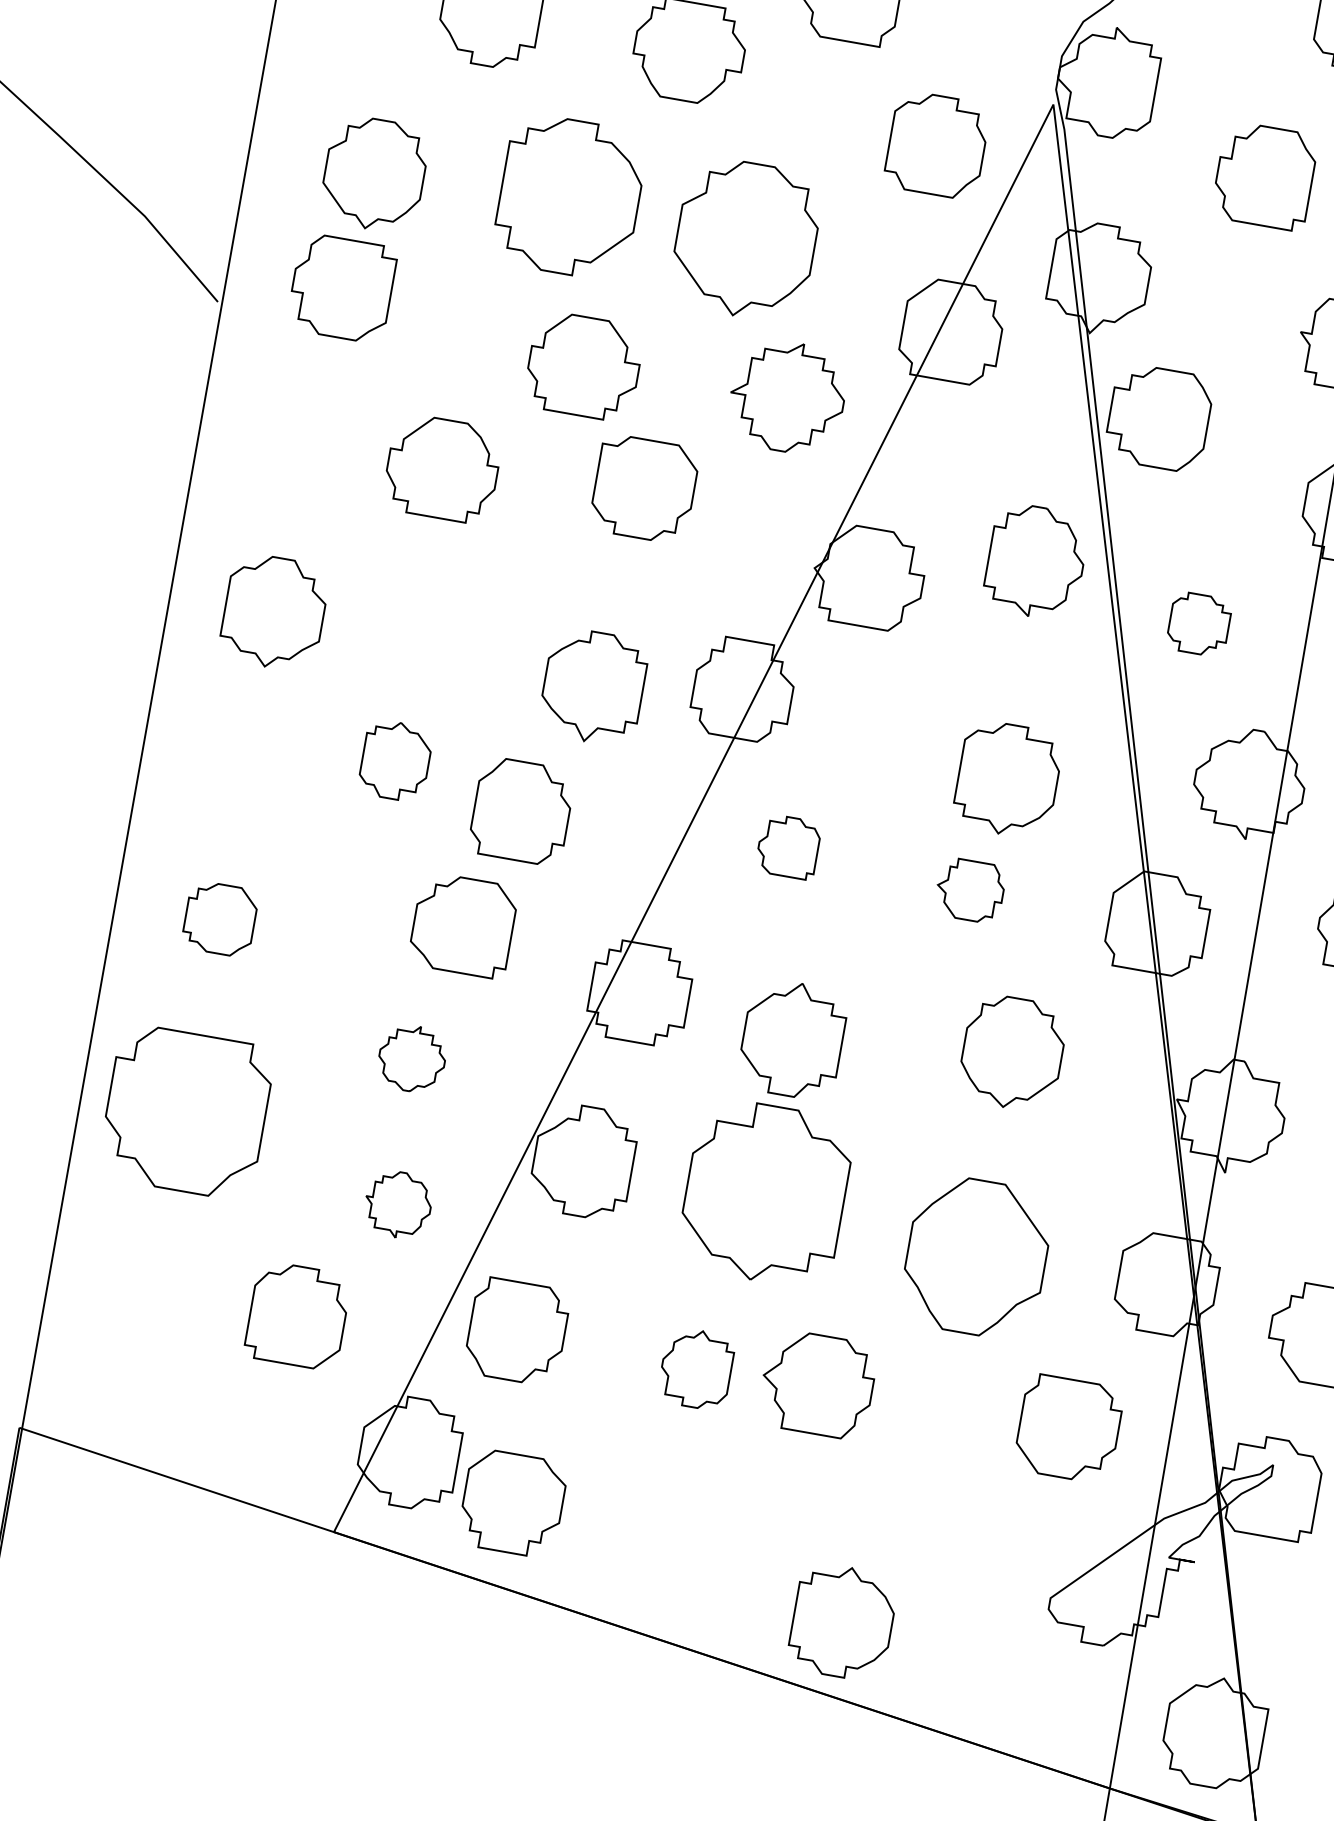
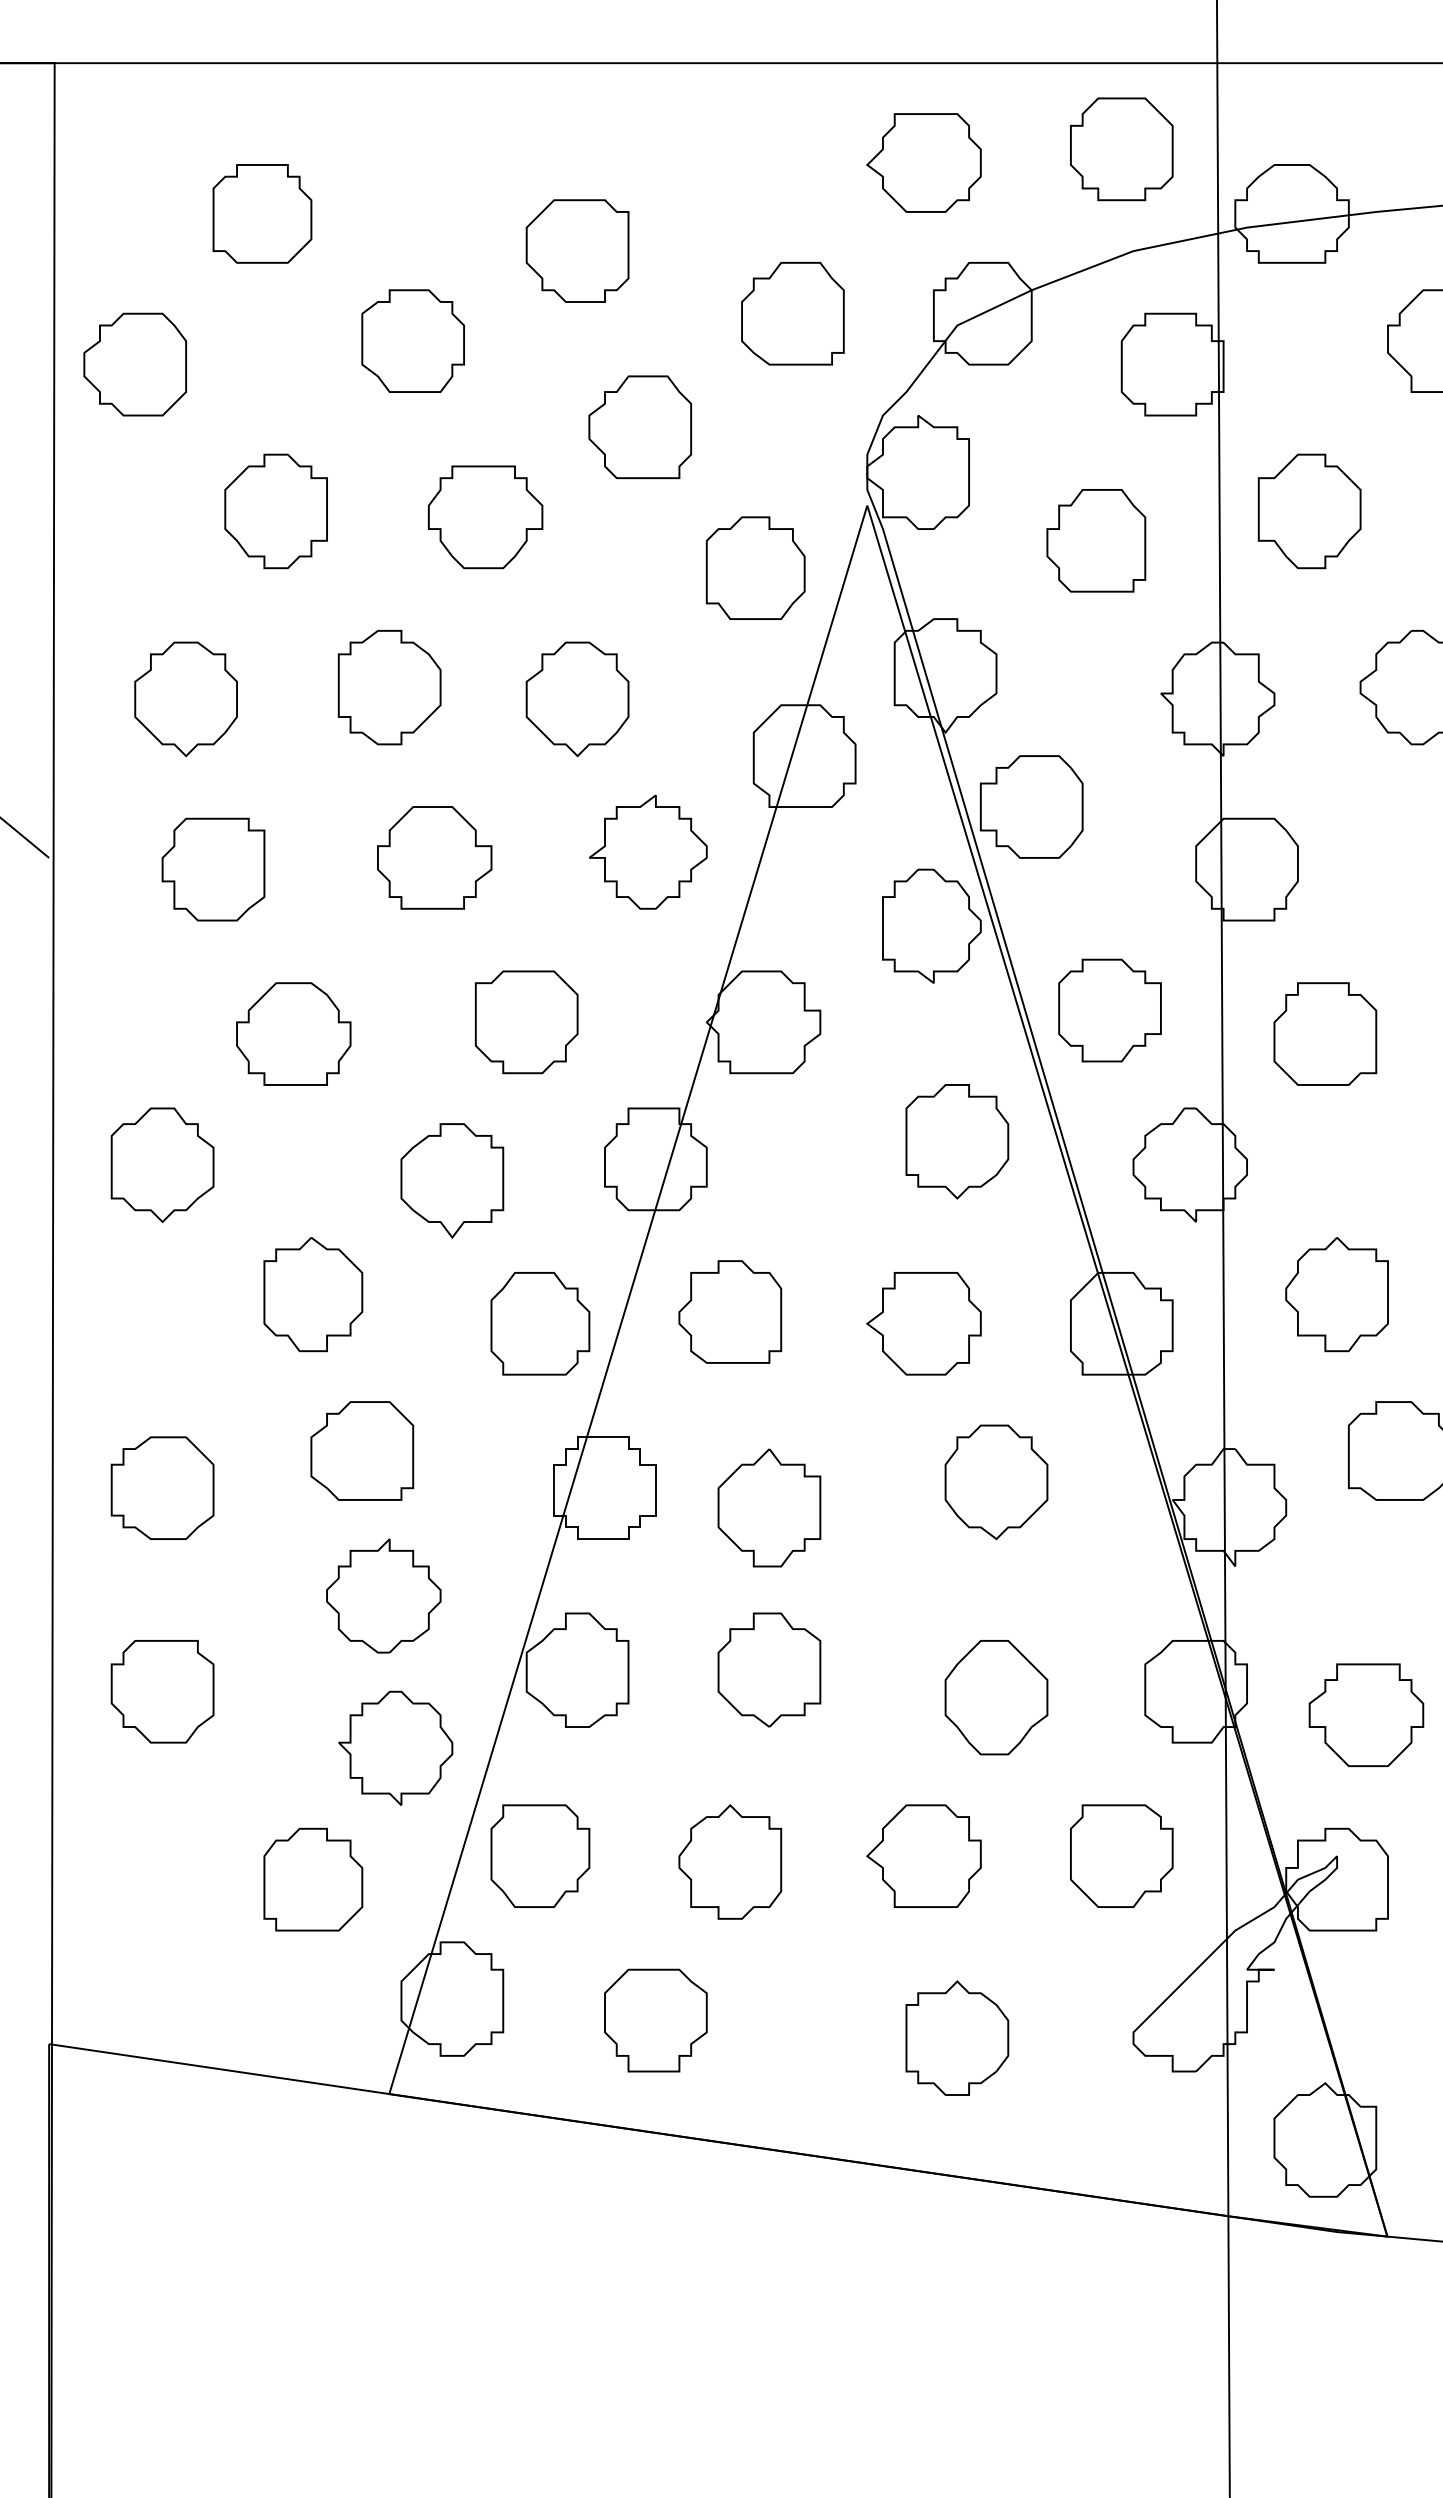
part: (569, 197) -> (389, 687), size x0.71
part: (745, 240) -> (577, 699), size x0.71
part: (342, 288) -> (213, 869), moved
part: (442, 468) -> (293, 1033), moved
part: (644, 489) -> (526, 1022), moved
part: (1035, 561) -> (931, 925), moved
part: (1198, 624) -> (1109, 1010), size x1.67
part: (593, 686) -> (452, 1180), moved
part: (395, 760) -> (313, 1294), size x1.43
part: (1008, 779) -> (957, 1141), moved
part: (521, 811) -> (540, 1323), moved
part: (788, 846) -> (730, 1311), size x1.67
part: (969, 890) -> (923, 1323), size x1.67
part: (220, 918) -> (162, 1487), size x1.43
part: (463, 925) -> (362, 1450), moved
part: (411, 1057) -> (383, 1595), size x1.67
part: (186, 1112) -> (162, 1691), size x0.62
part: (765, 1192) -> (769, 1669), size x0.62
part: (397, 1204) -> (395, 1747), size x1.67
part: (976, 1257) -> (996, 1697), size x0.71
part: (696, 1368) -> (730, 1861), size x1.43
part: (817, 1383) -> (923, 1855), moved
part: (512, 1503) -> (655, 2020), moved
part: (842, 1621) -> (957, 2037), moved

